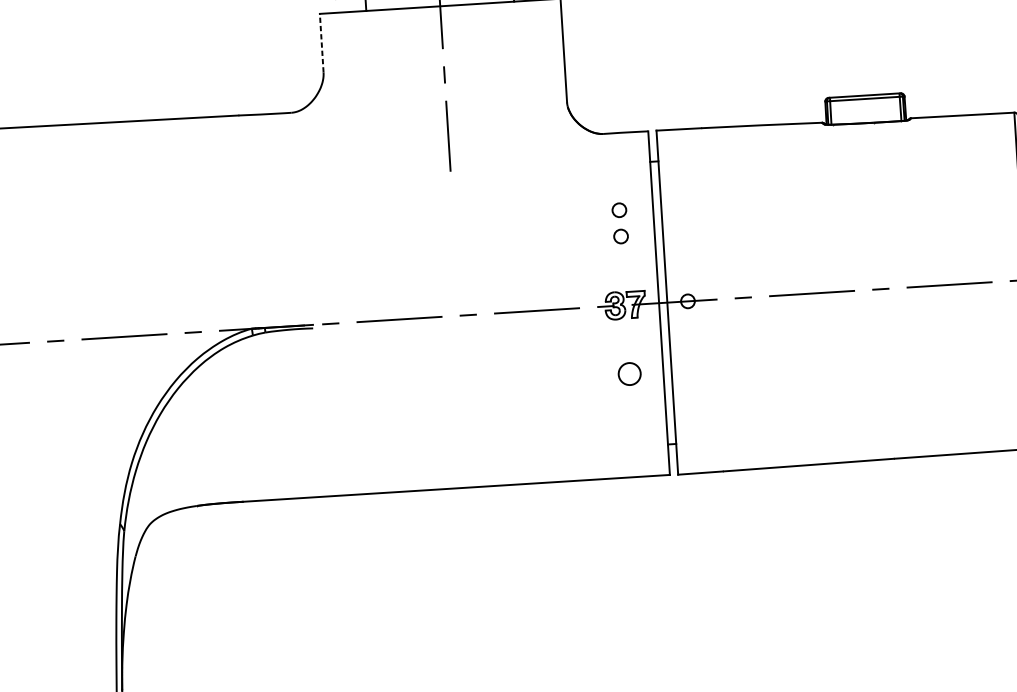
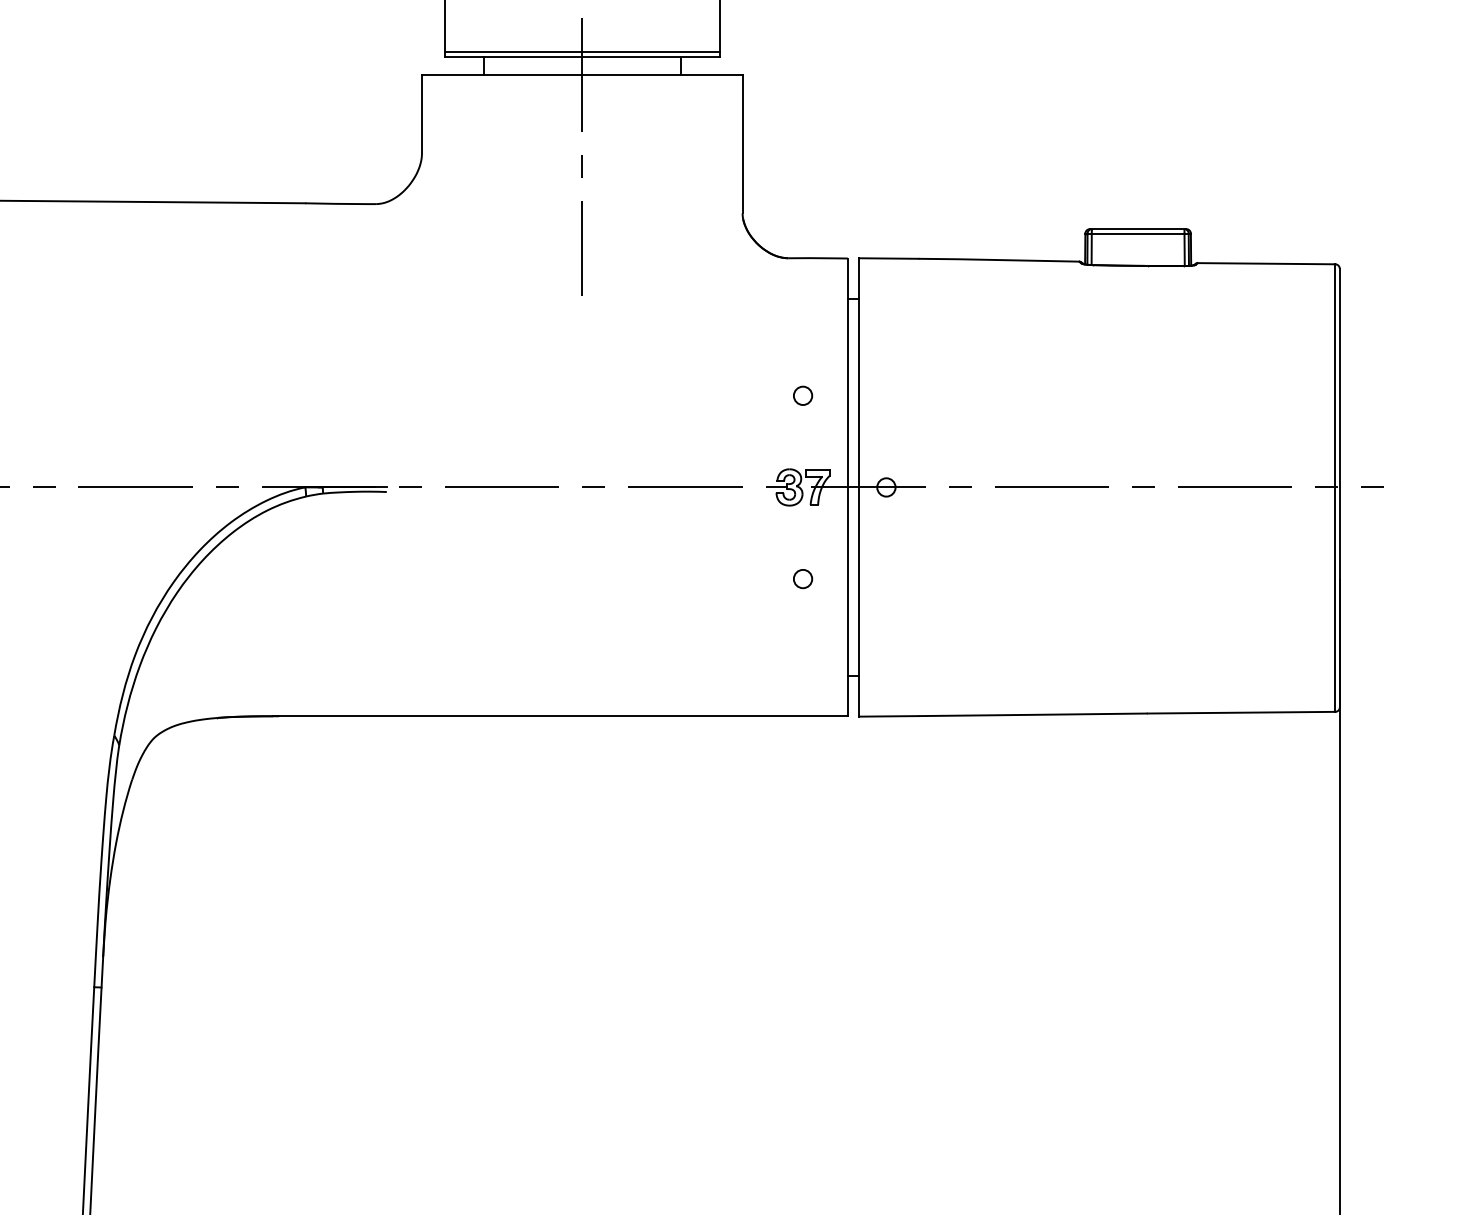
line: (321, 42) -> (421, 113), dashed -> solid
circle: (619, 209) -> (803, 360), removed
circle: (629, 373) -> (802, 578), size x0.62

